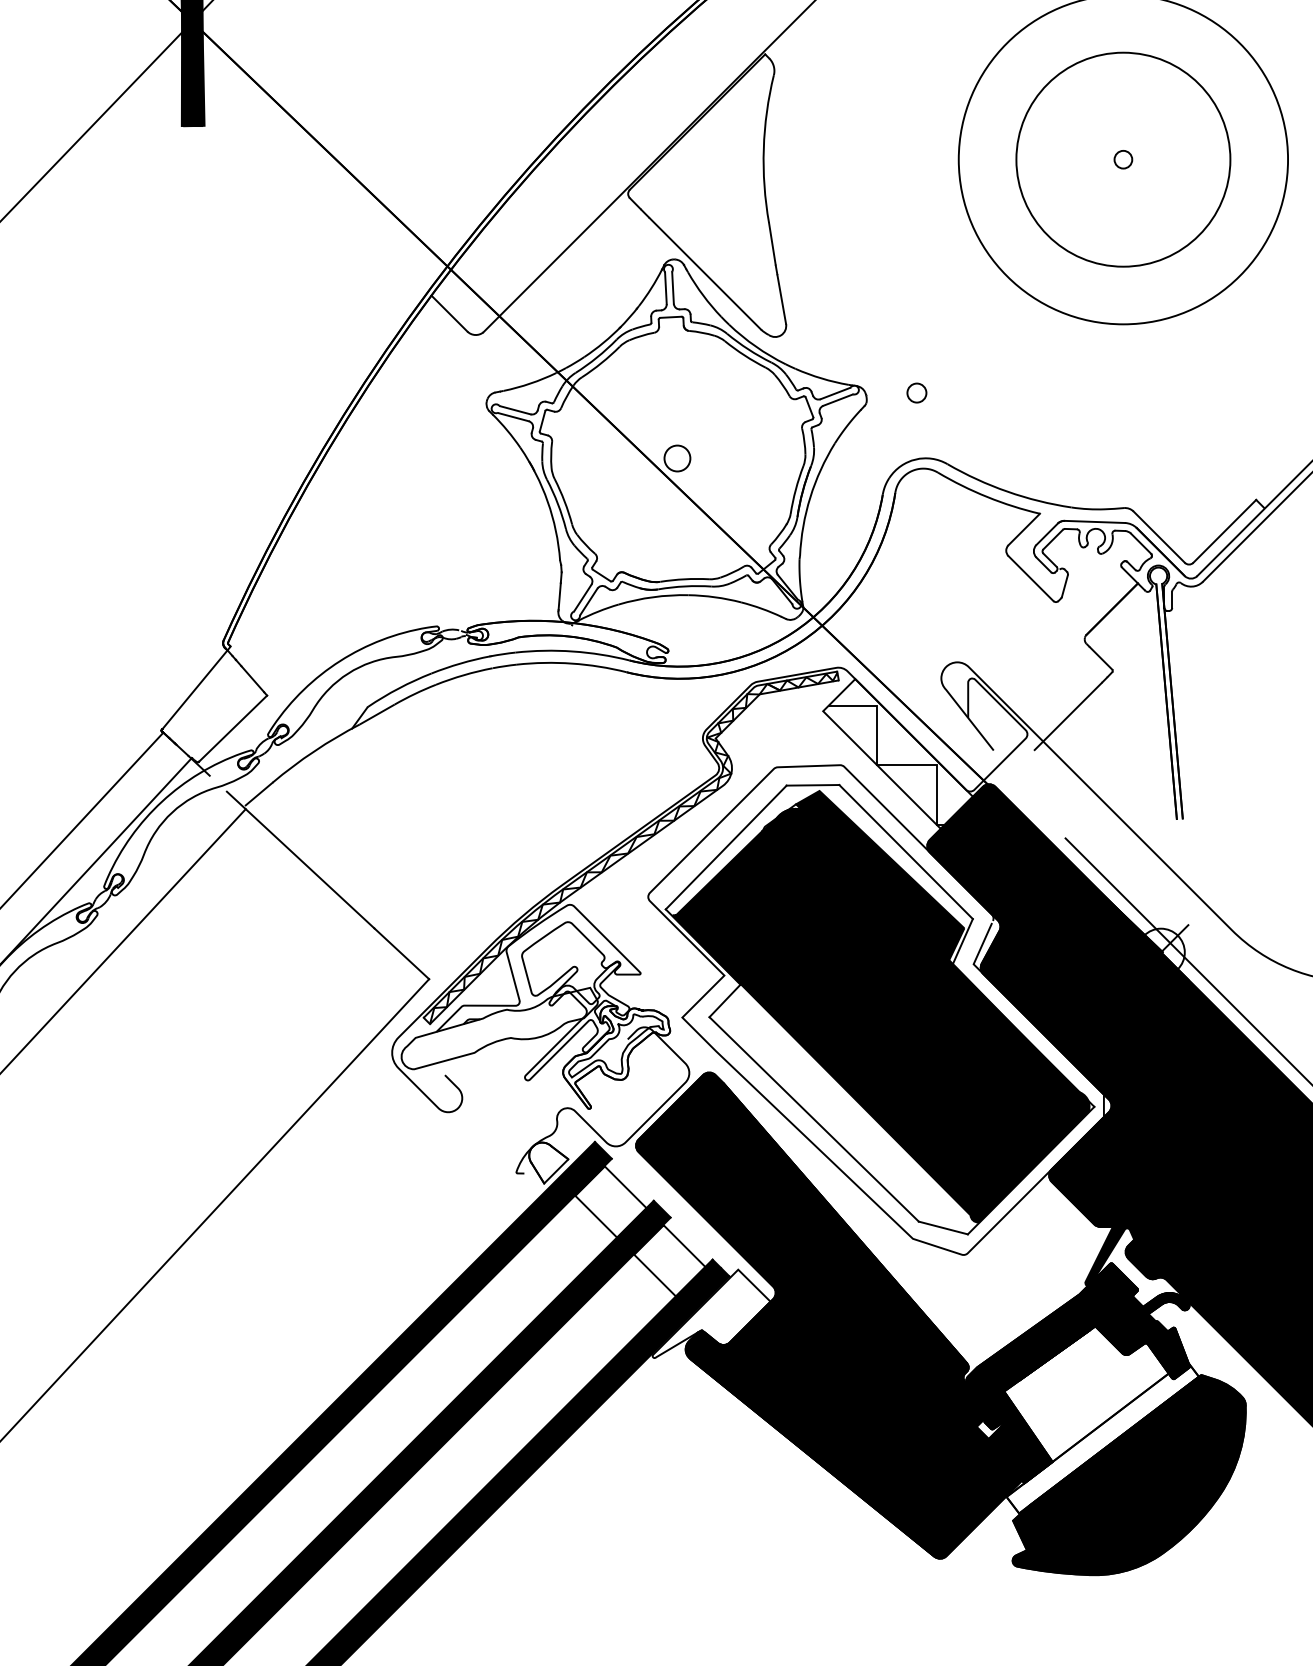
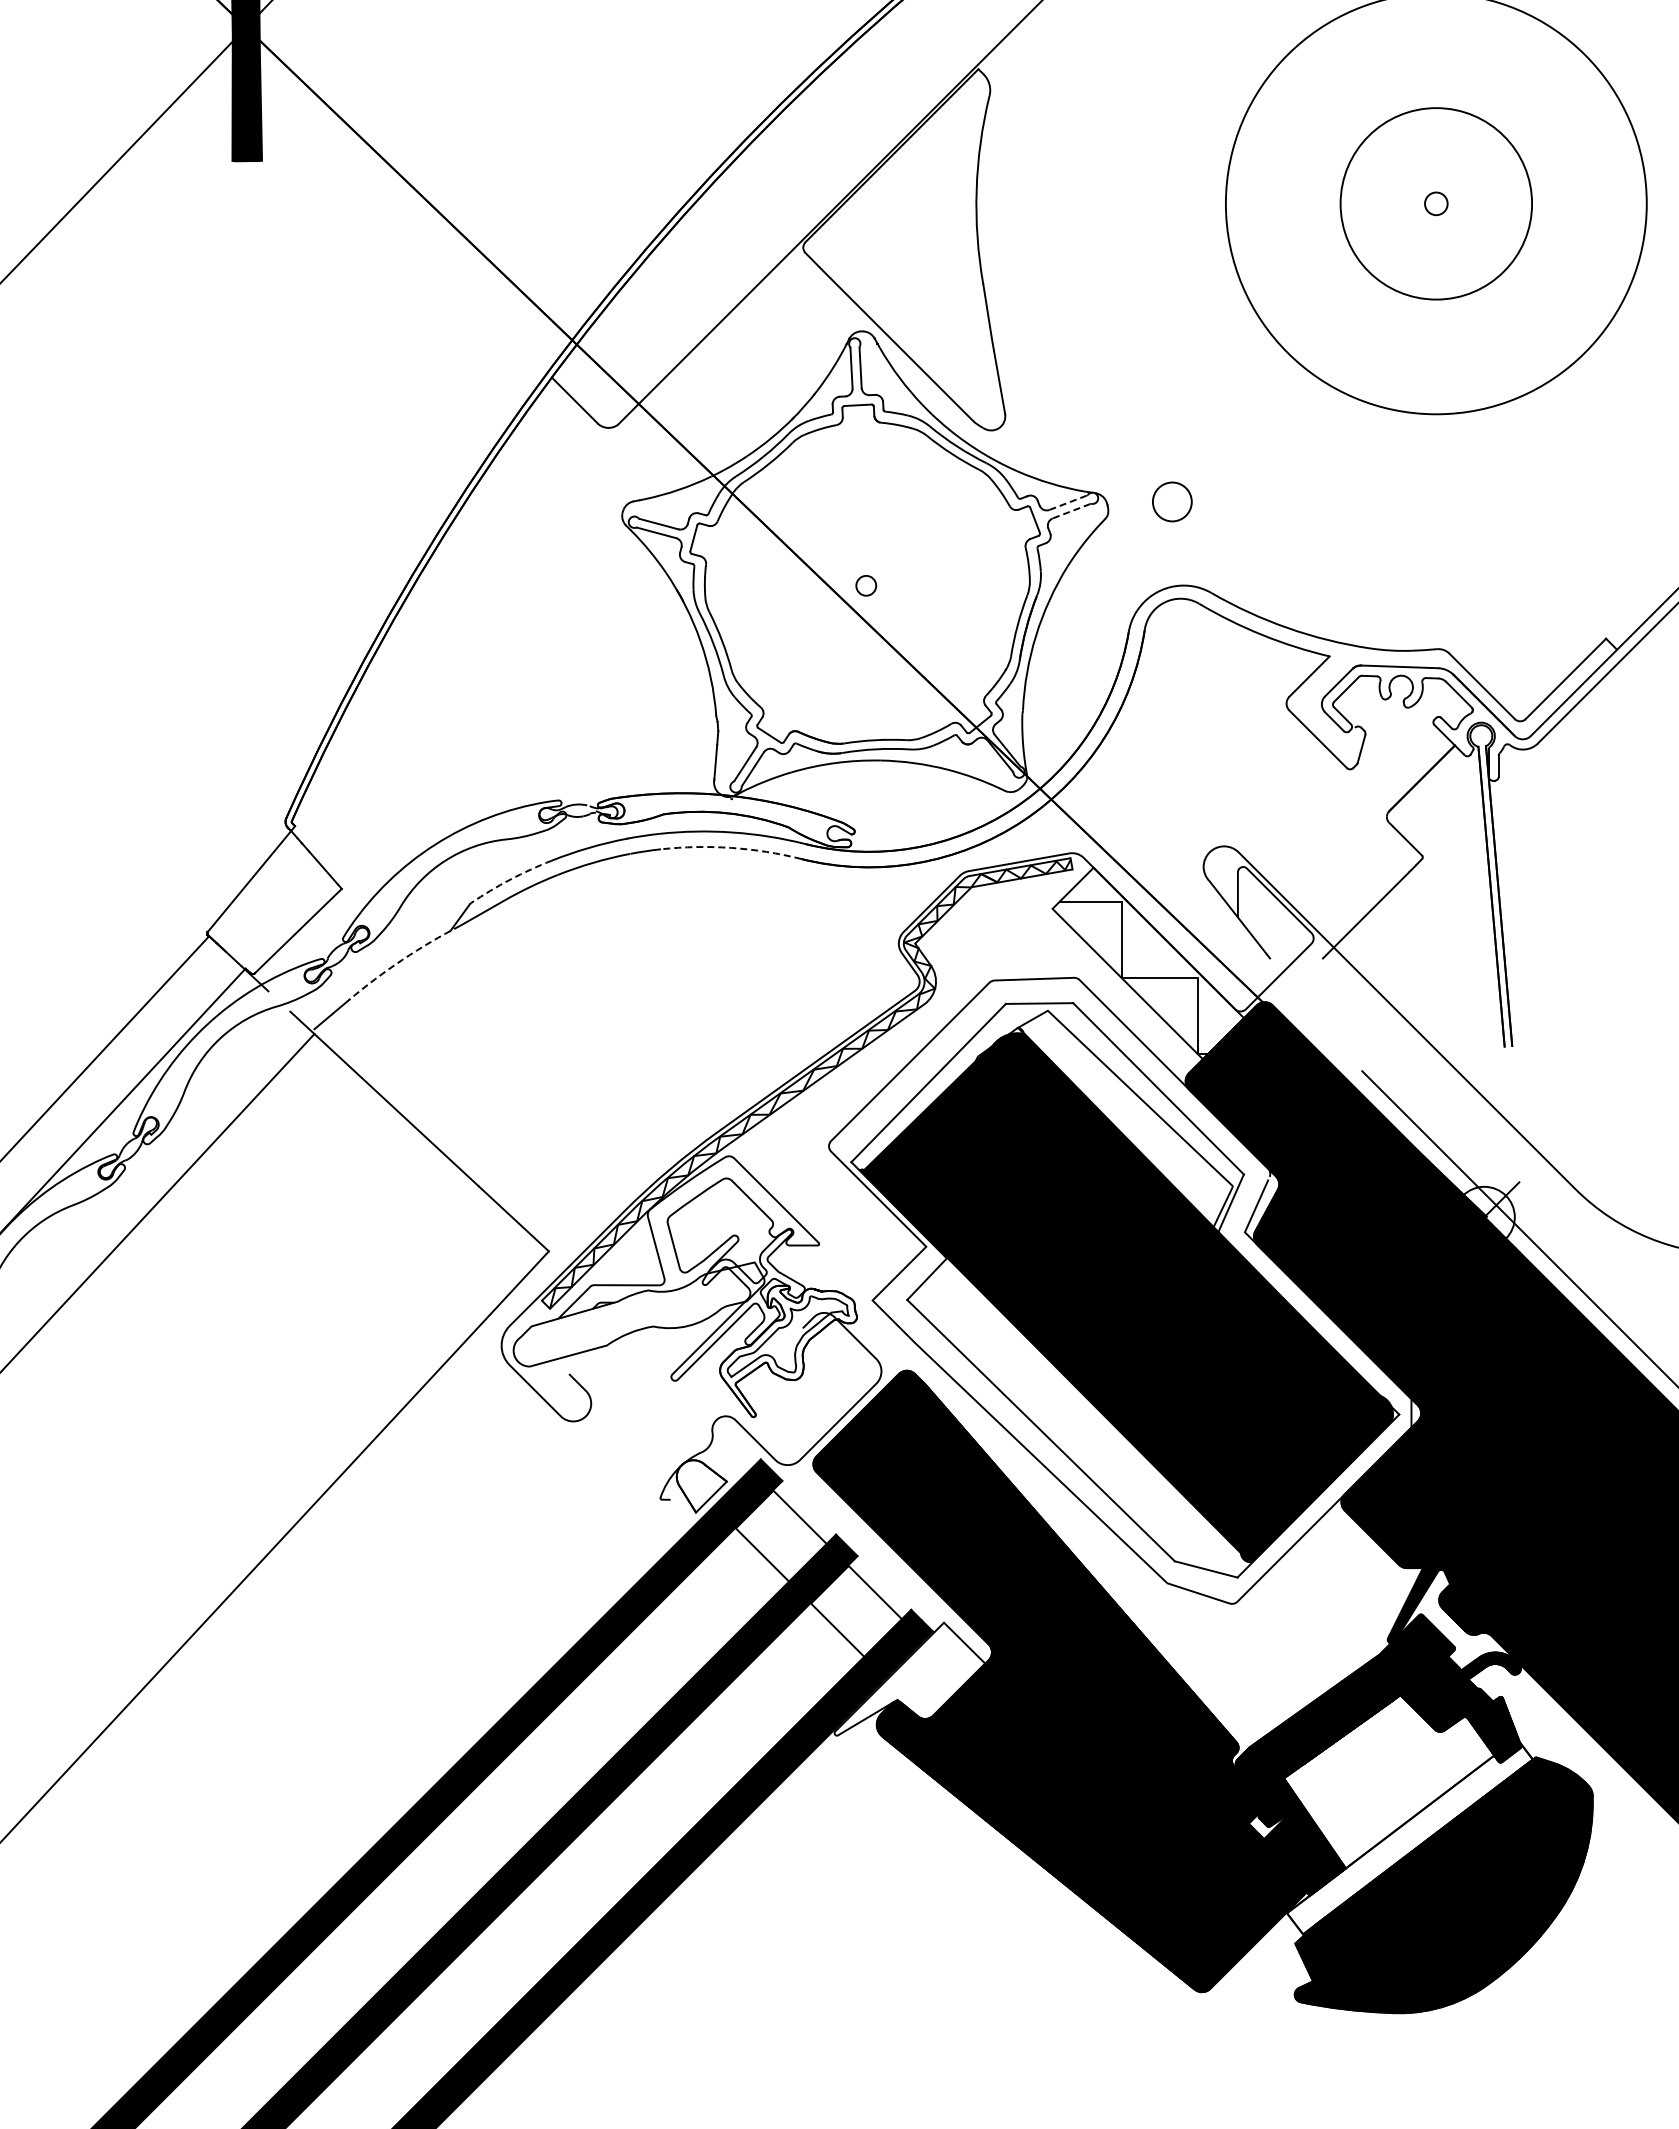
circle: (1123, 159) -> (1436, 203), size x0.7
line: (835, 393) -> (1068, 502), solid -> dashed
circle: (917, 393) -> (1172, 502), size x1.6
line: (837, 400) -> (1071, 511), solid -> dashed
circle: (676, 458) -> (865, 585), size x0.6
arc: (572, 663) -> (731, 847), solid -> dashed
arc: (399, 688) -> (510, 879), solid -> dashed
arc: (314, 750) -> (402, 959), solid -> dashed
fill: (880, 876) -> (1125, 1119), removed

